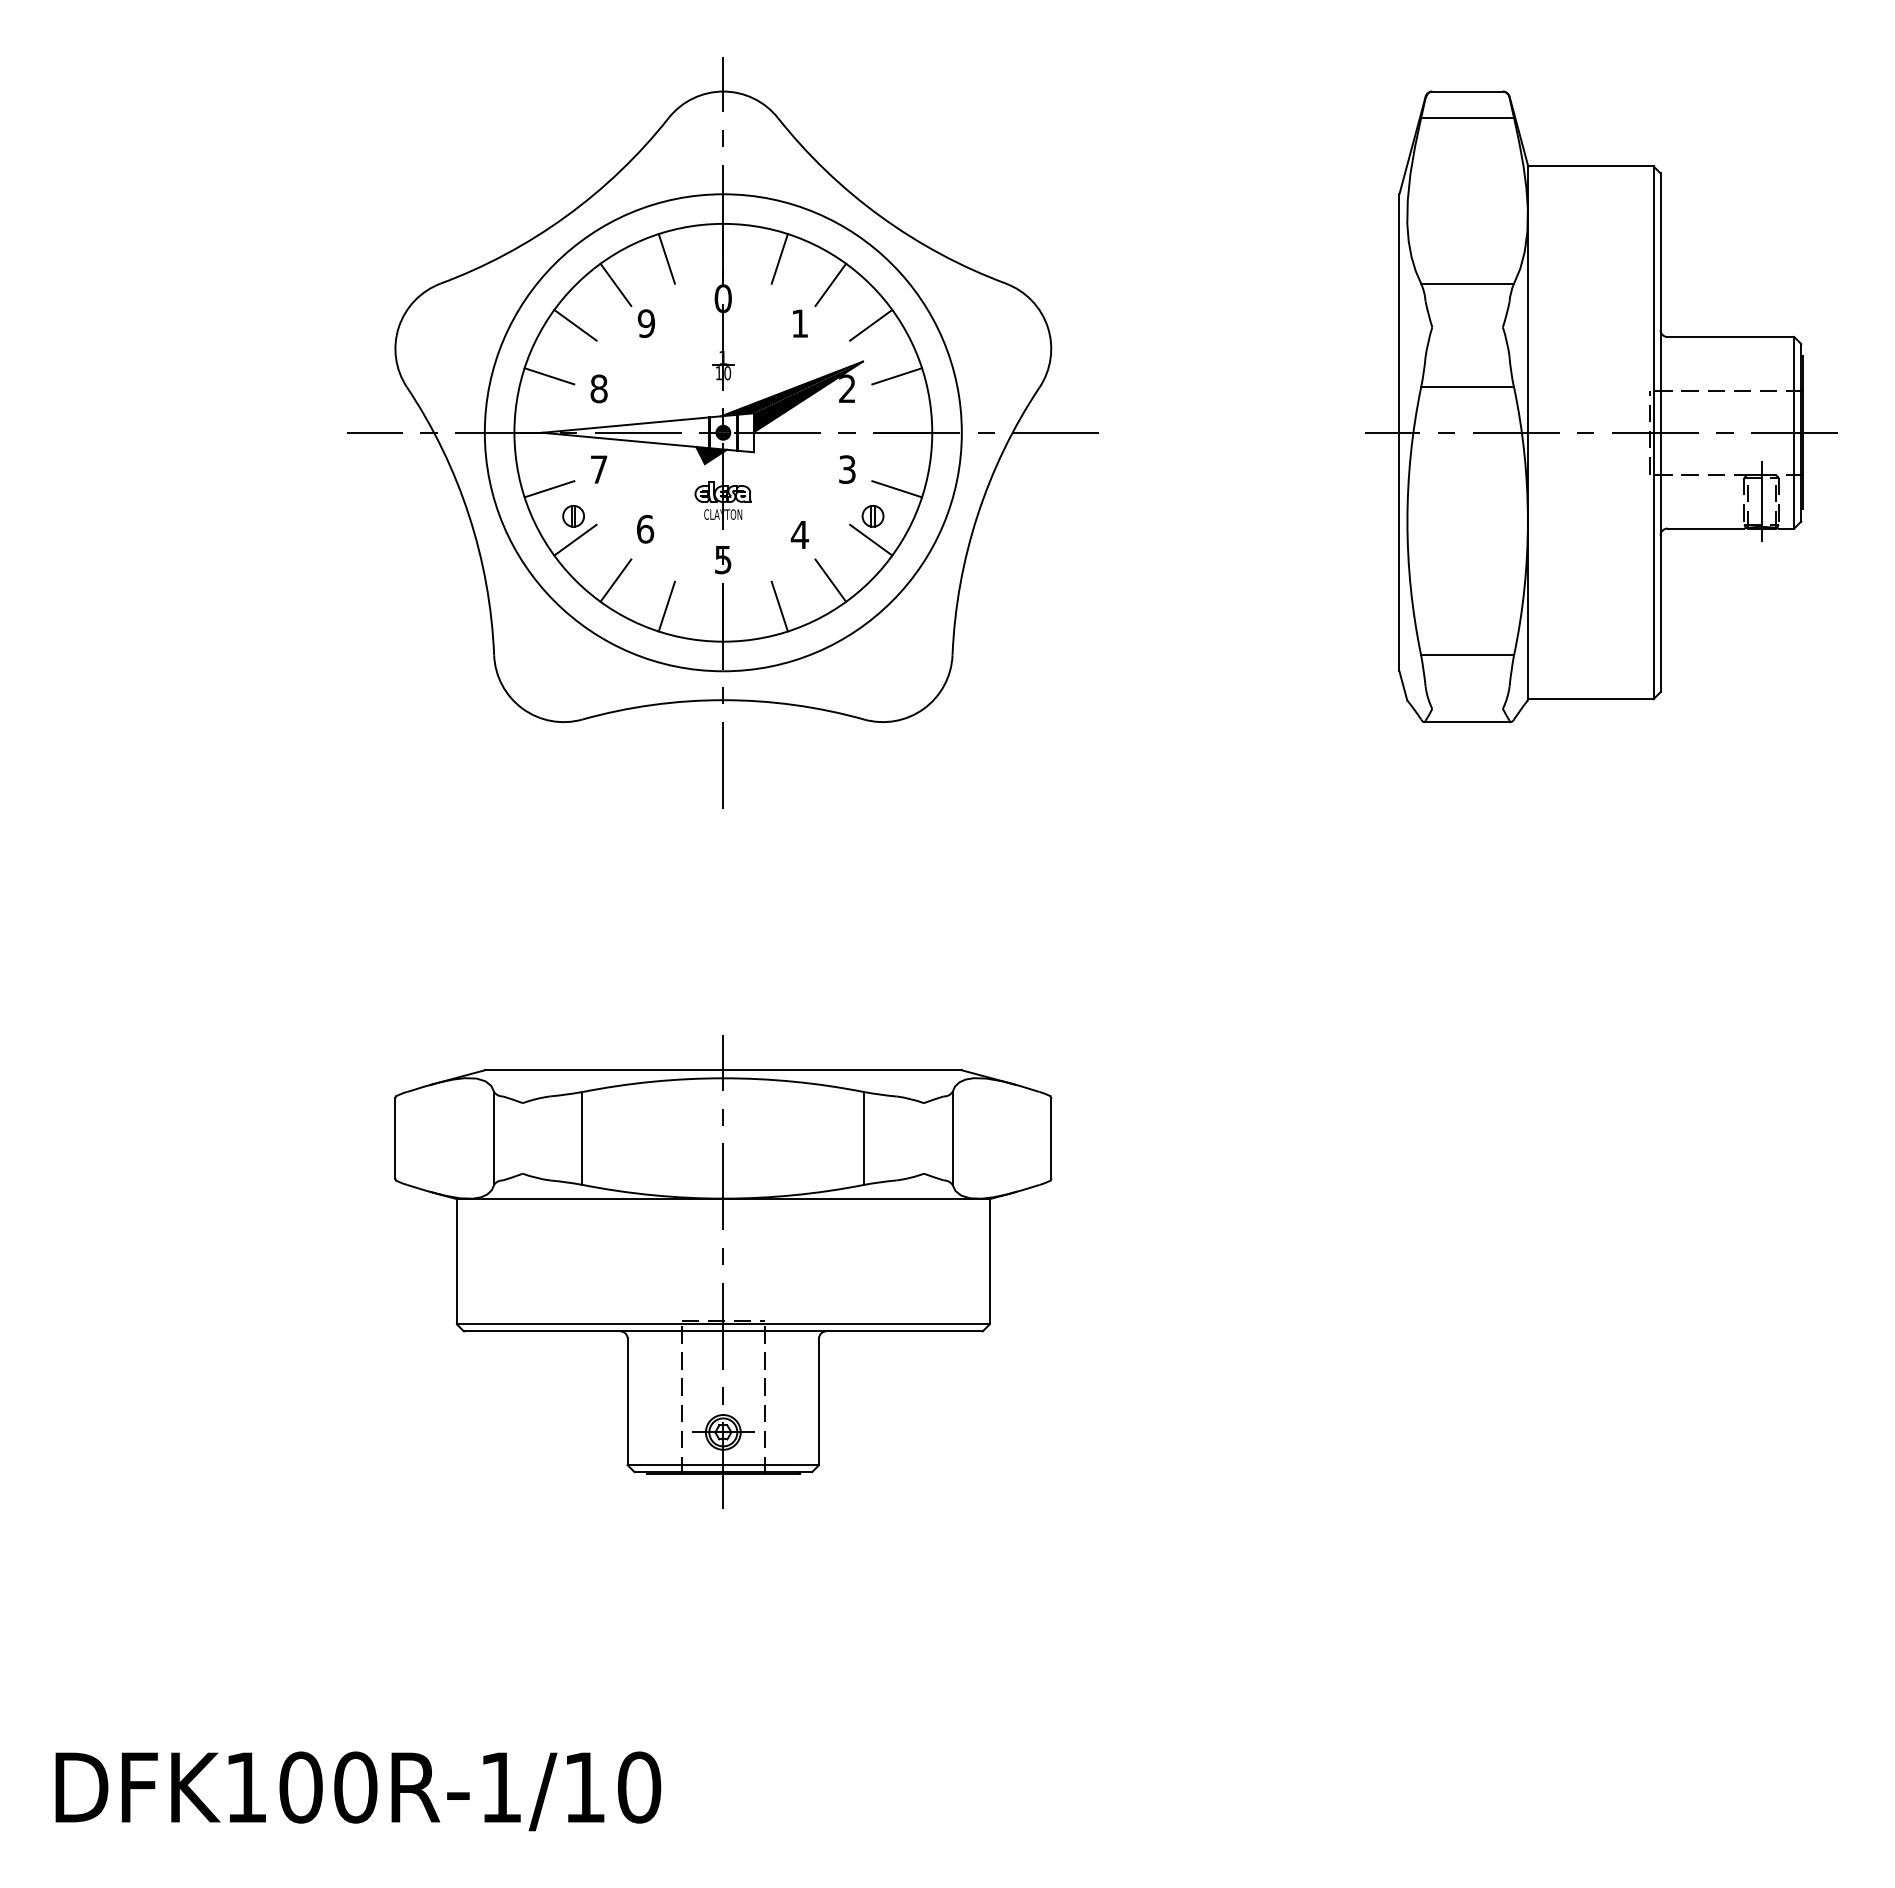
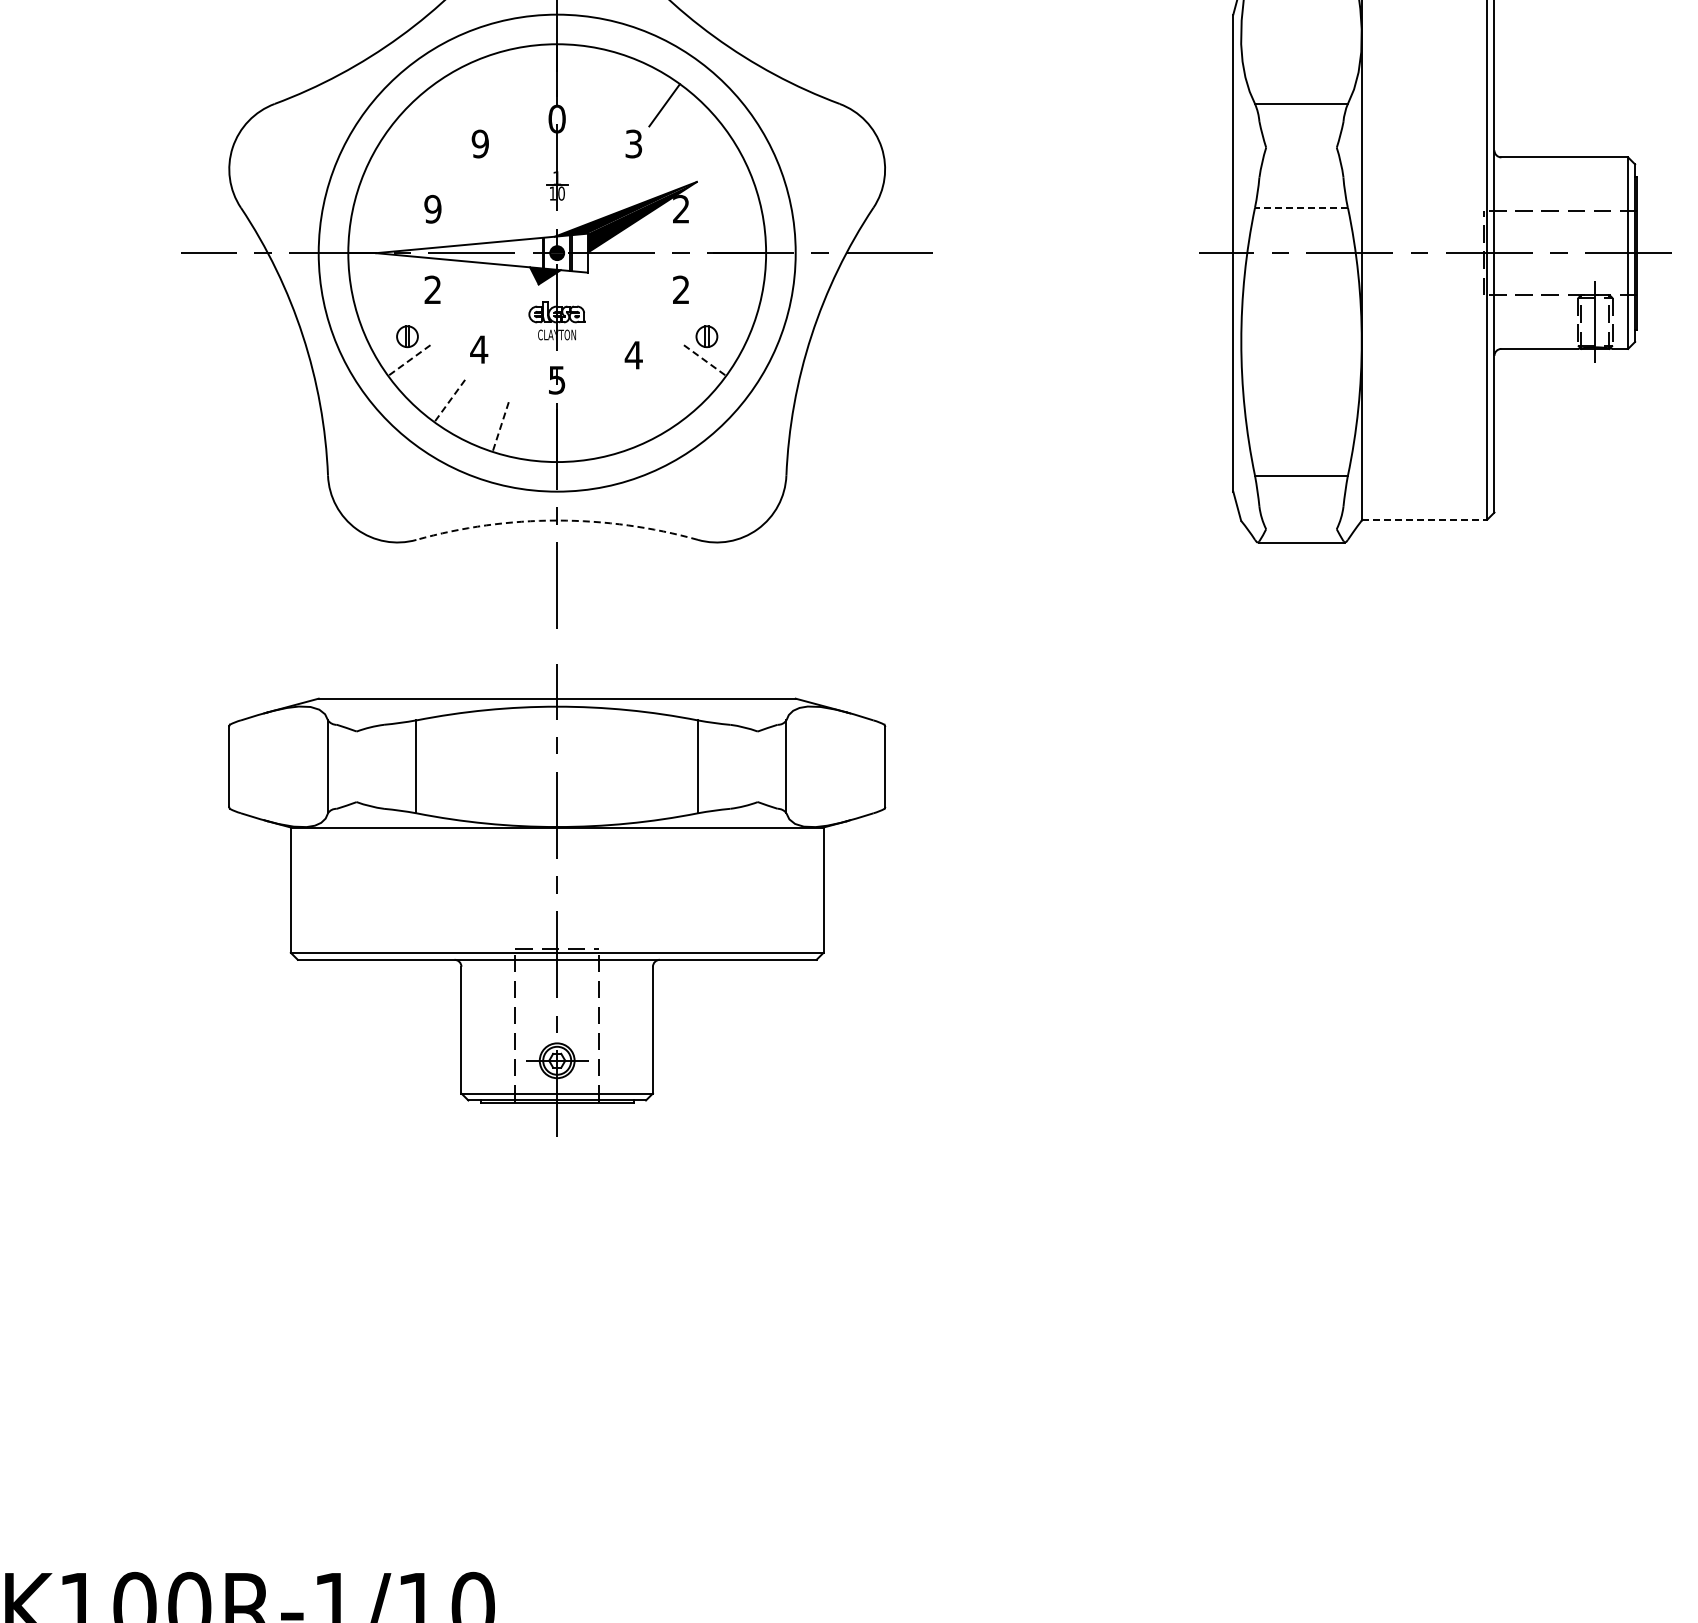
line: (666, 258) -> (500, 78), removed
line: (779, 258) -> (613, 78), removed
line: (615, 284) -> (449, 104), removed
text: (799, 323) -> (633, 143), 1 -> 3
line: (575, 324) -> (409, 144), removed
line: (871, 324) -> (705, 144), removed
line: (549, 376) -> (383, 196), removed
line: (897, 376) -> (731, 196), removed
line: (1467, 387) -> (1301, 207), solid -> dashed
text: (598, 388) -> (432, 208), 8 -> 9
text: (598, 469) -> (432, 289), 7 -> 2
text: (847, 469) -> (681, 289), 3 -> 2
line: (549, 489) -> (383, 309), removed
line: (897, 489) -> (731, 309), removed
text: (645, 528) -> (479, 348), 6 -> 4
line: (575, 540) -> (409, 360), solid -> dashed
line: (871, 540) -> (705, 360), solid -> dashed
line: (830, 580) -> (664, 400), removed
line: (615, 581) -> (449, 401), solid -> dashed
line: (779, 606) -> (613, 426), removed
line: (666, 607) -> (500, 427), solid -> dashed
line: (1590, 699) -> (1424, 519), solid -> dashed
arc: (723, 700) -> (557, 520), solid -> dashed
part: (723, 1271) -> (557, 899), moved

